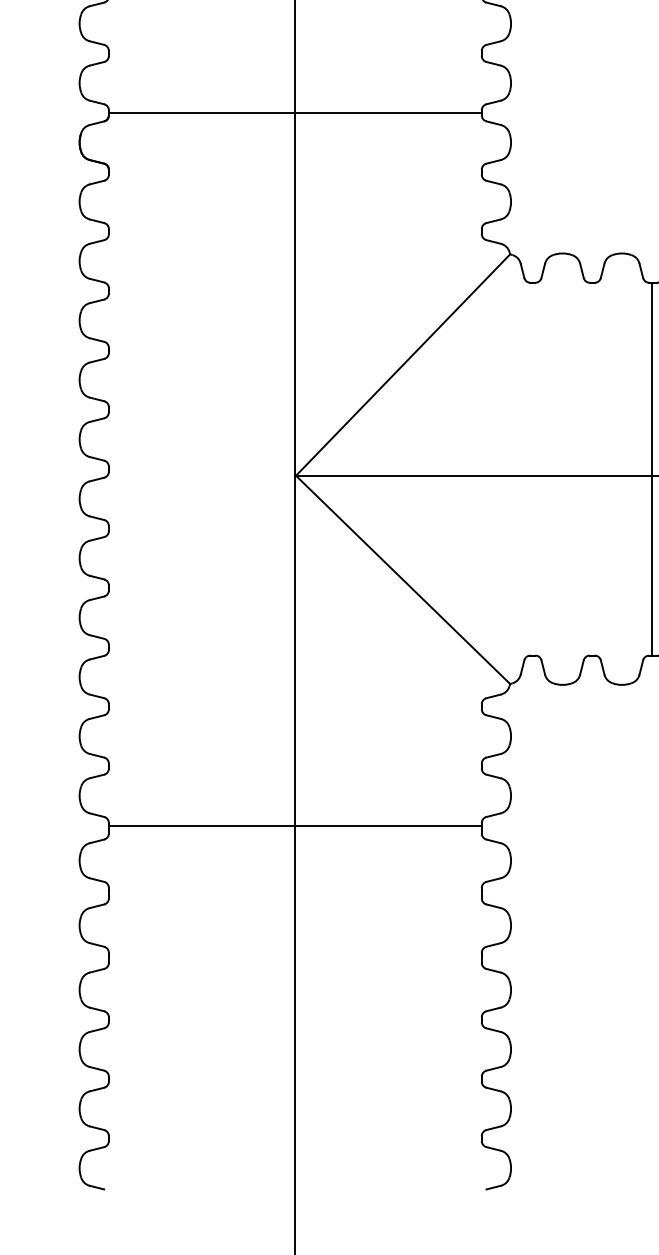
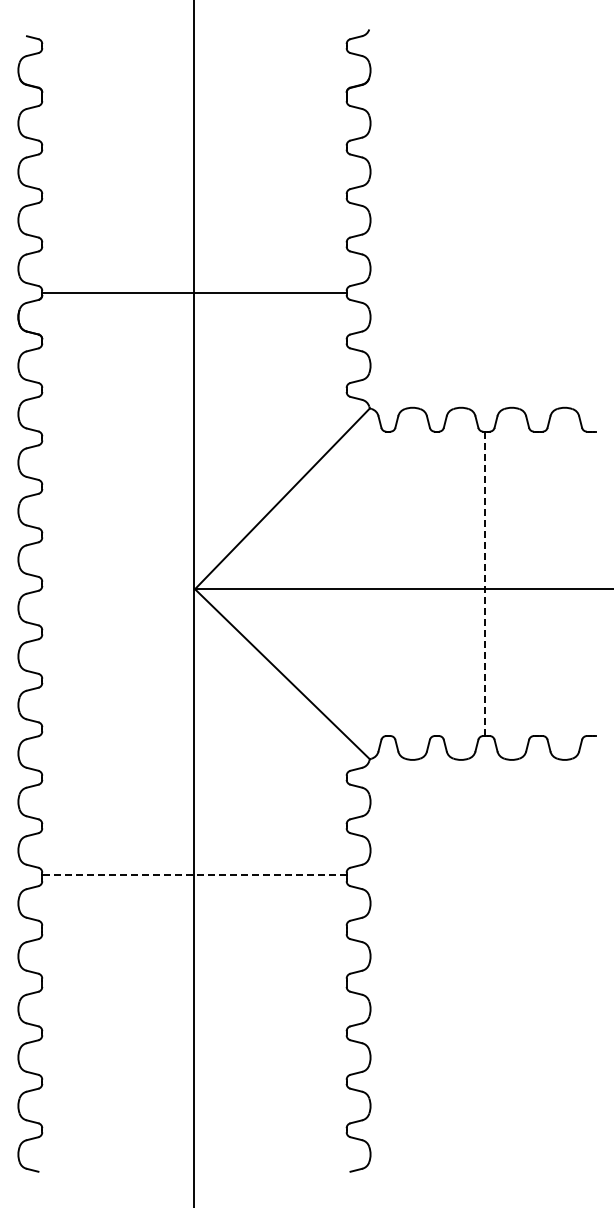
line: (651, 468) -> (485, 583), solid -> dashed
line: (294, 825) -> (193, 874), solid -> dashed

